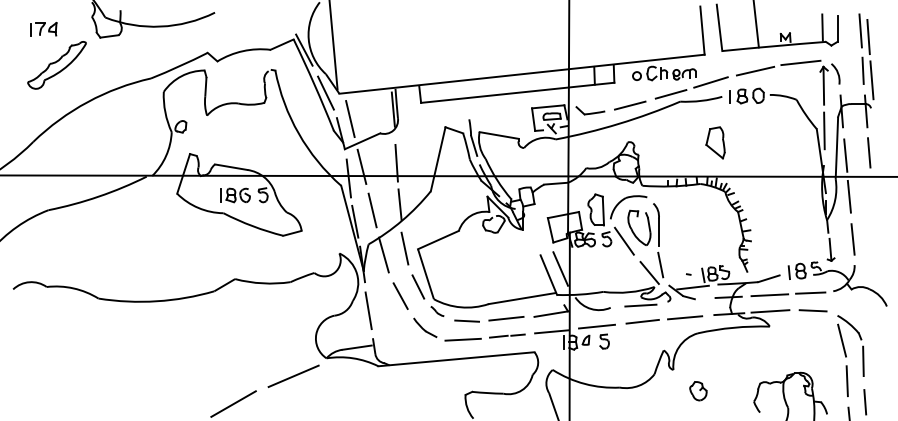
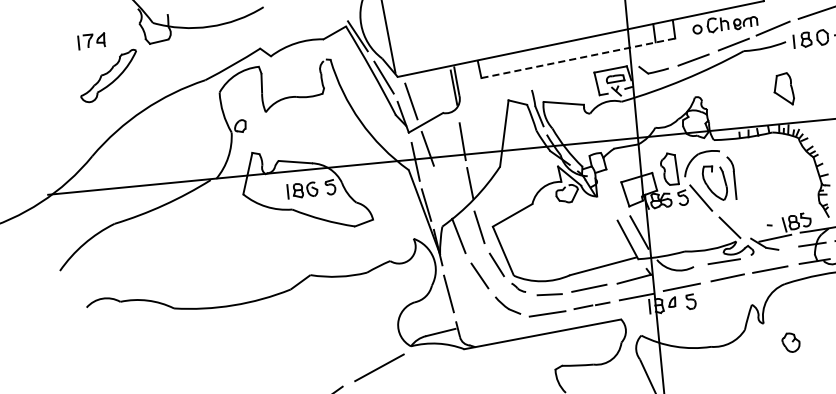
line: (518, 92) -> (579, 57), solid -> dashed
line: (372, 210) -> (442, 191), removed
line: (660, 264) -> (740, 218), removed

